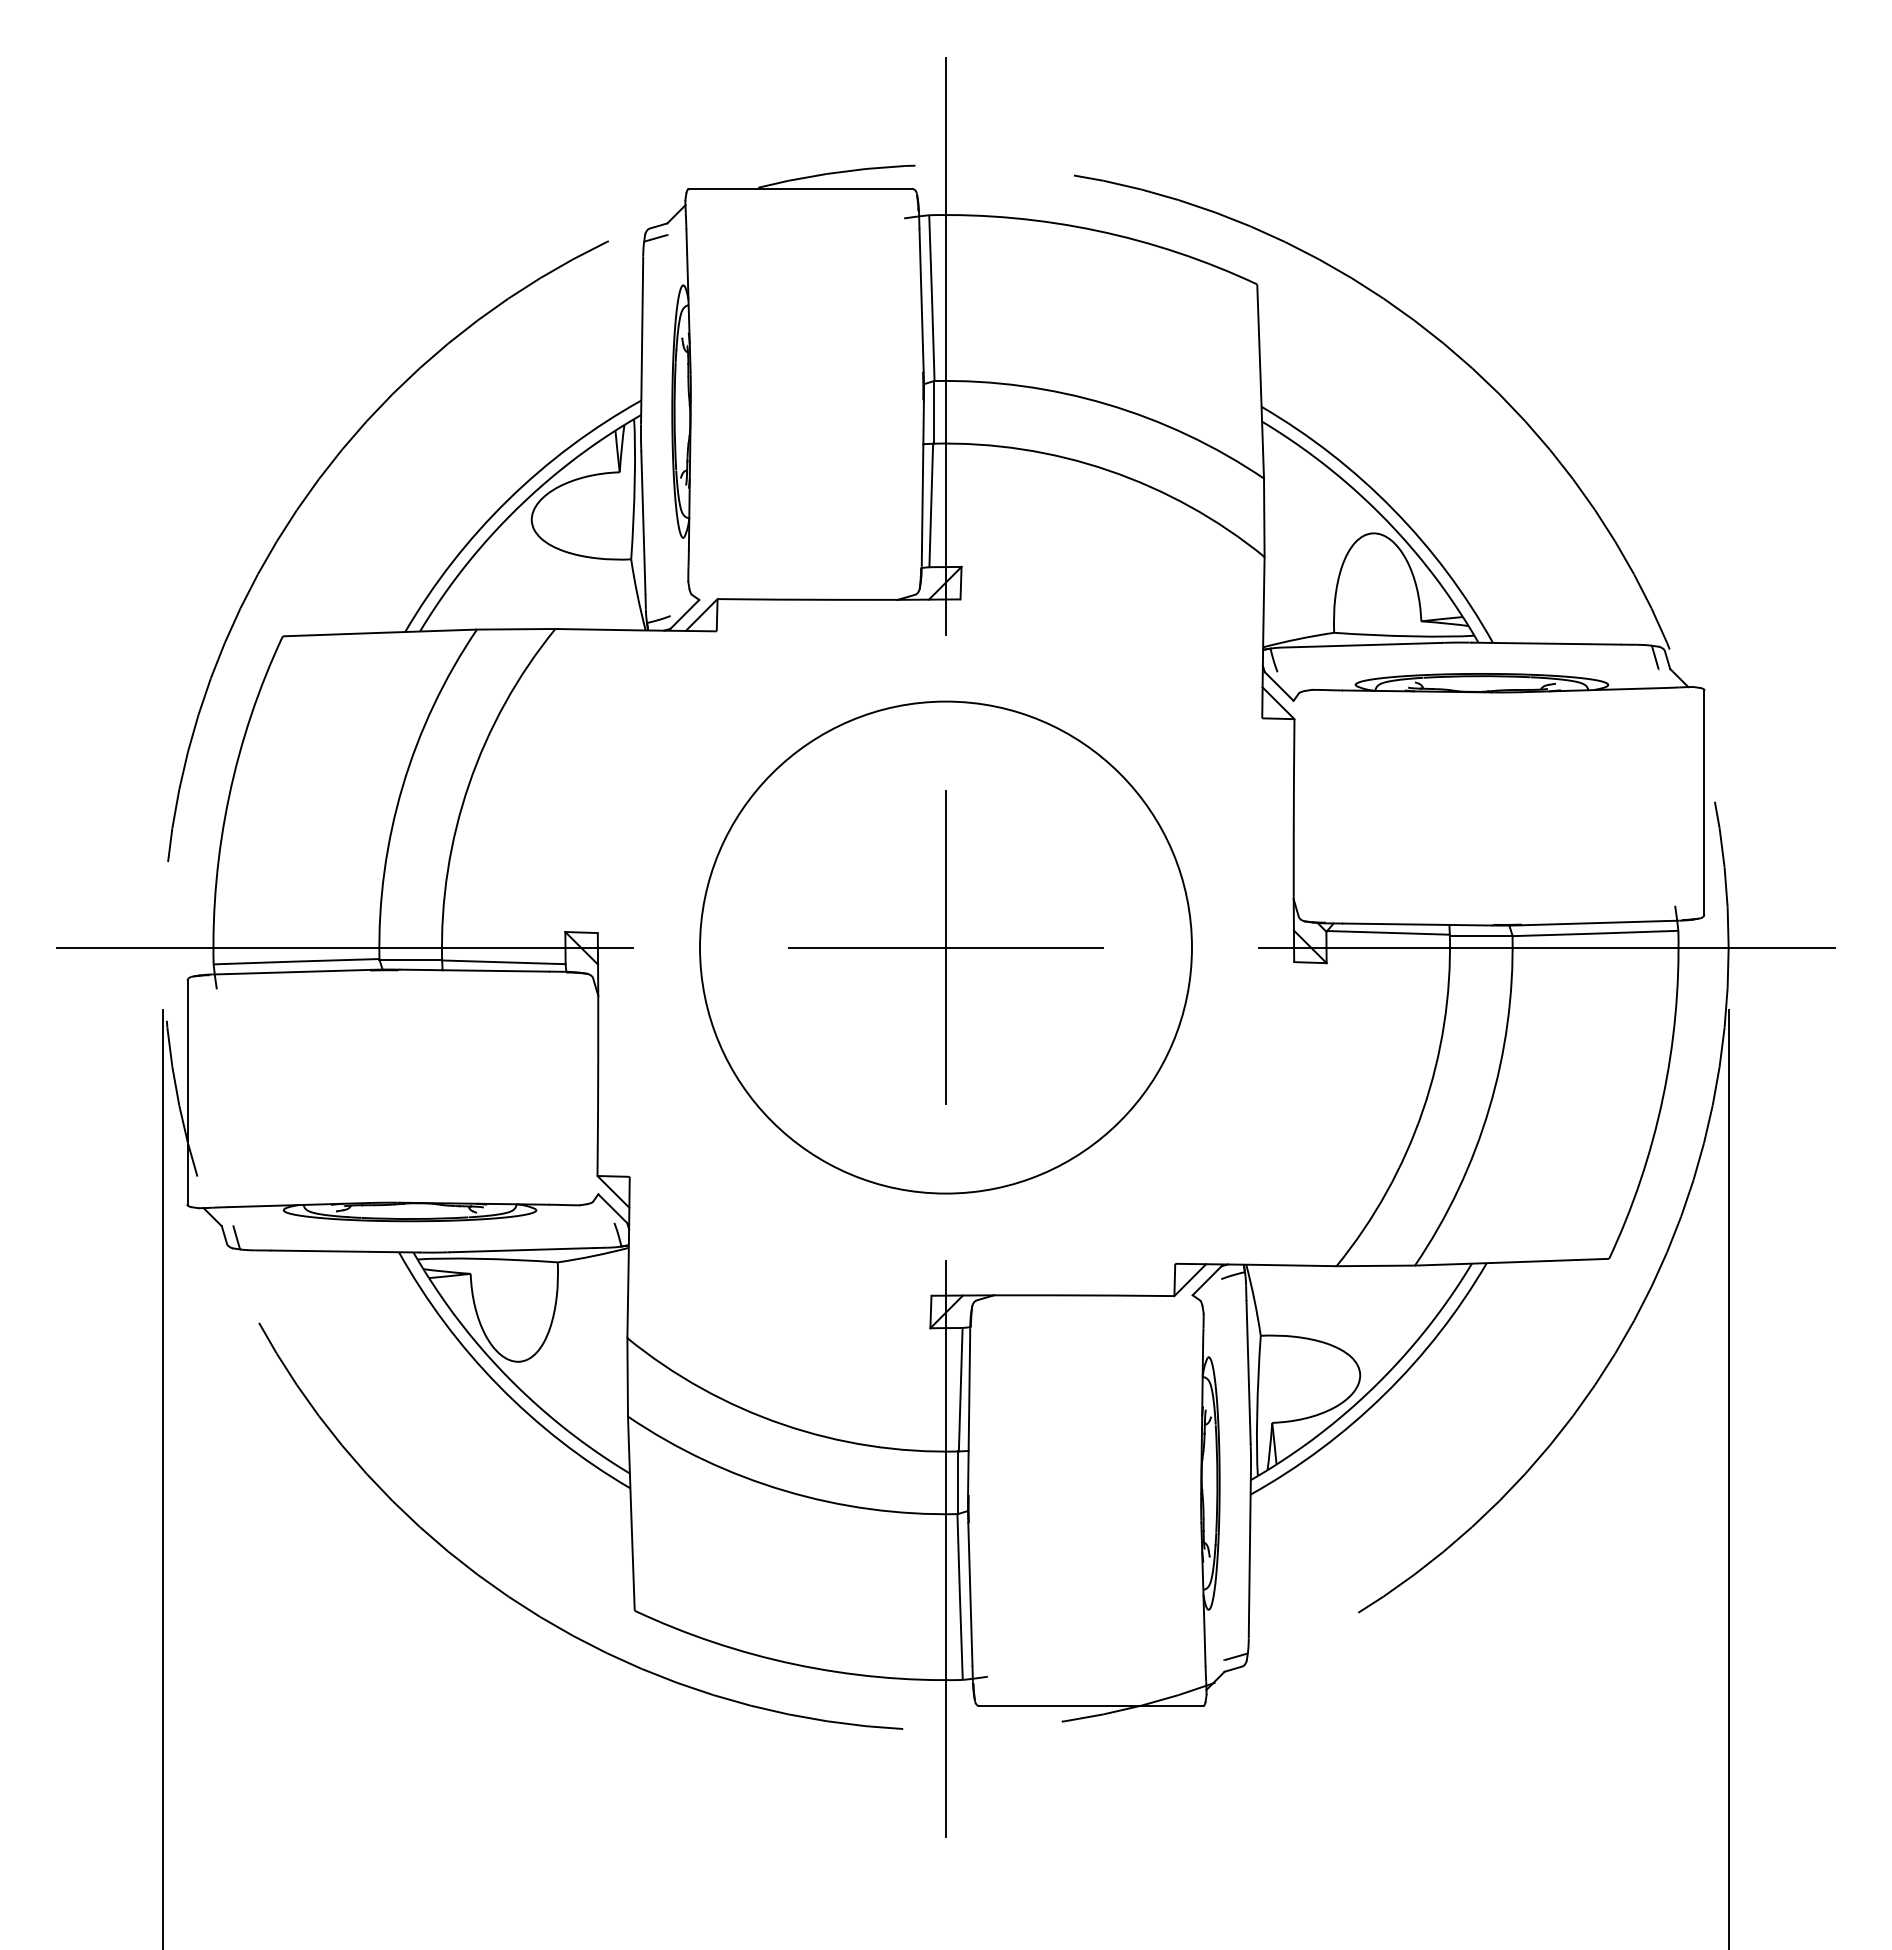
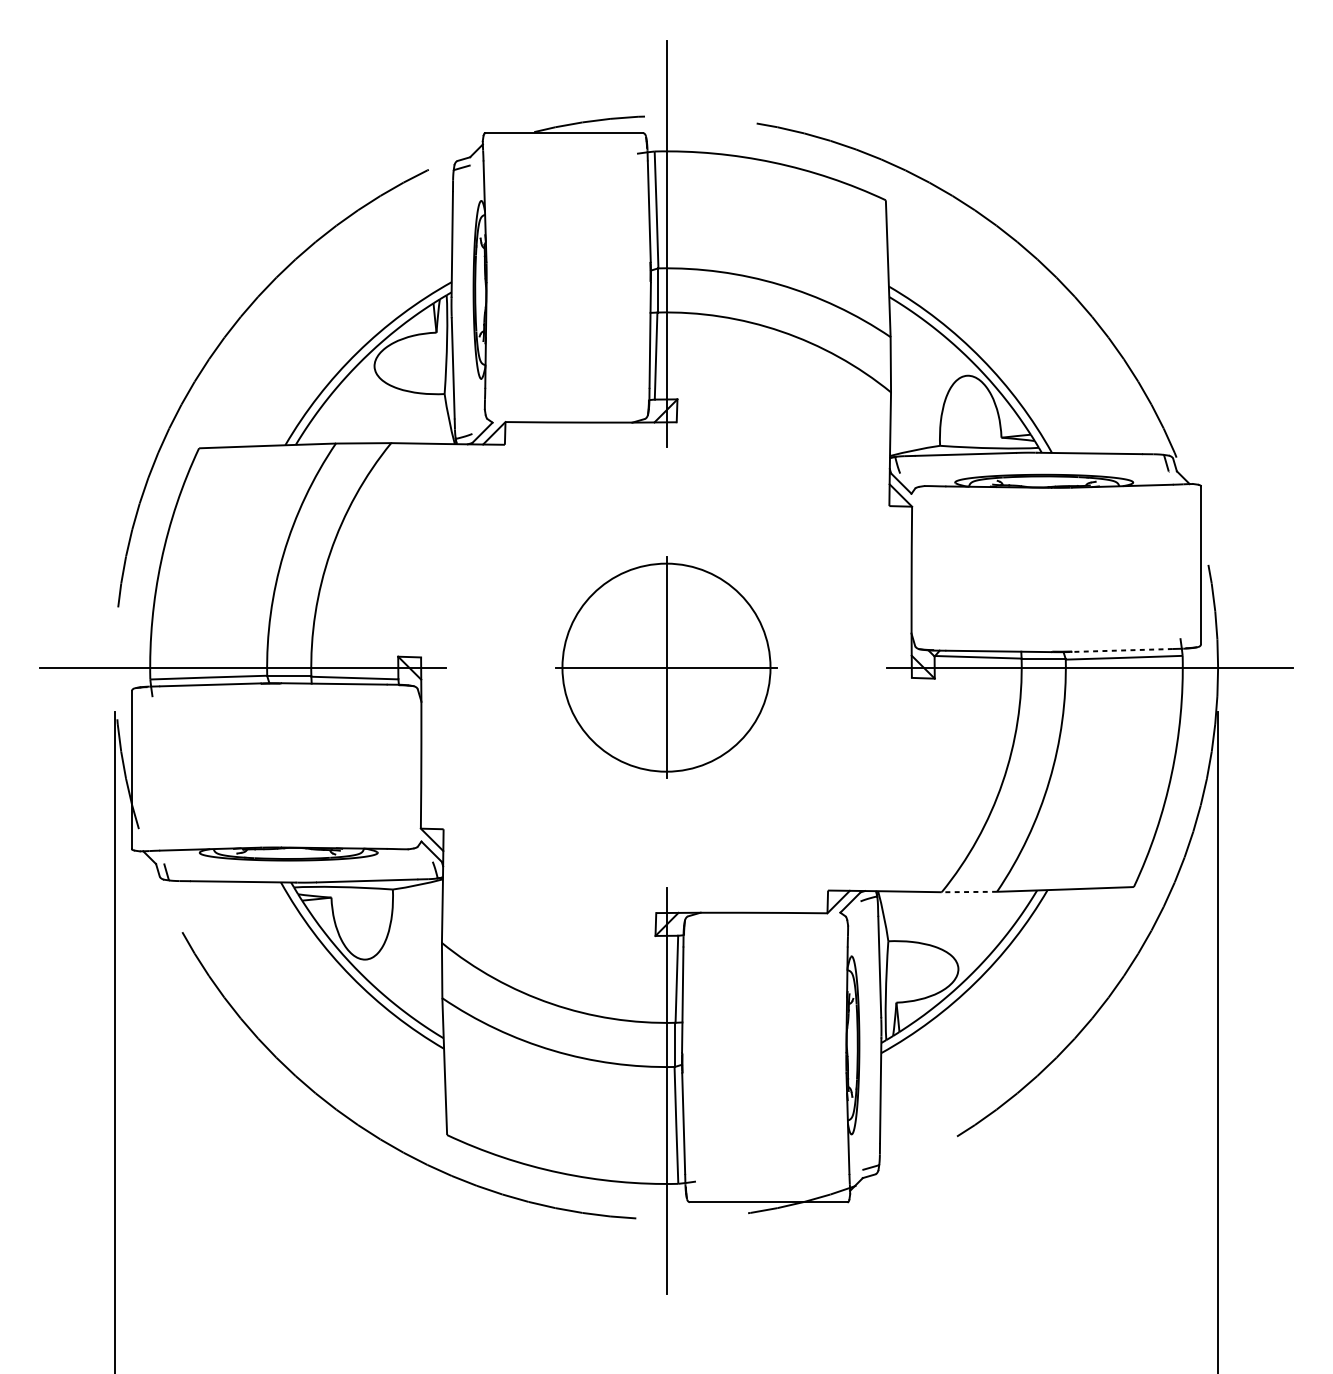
line: (1592, 923) -> (1122, 650), solid -> dashed
circle: (945, 947) -> (666, 667), size x0.6
line: (1375, 1265) -> (969, 891), solid -> dashed

